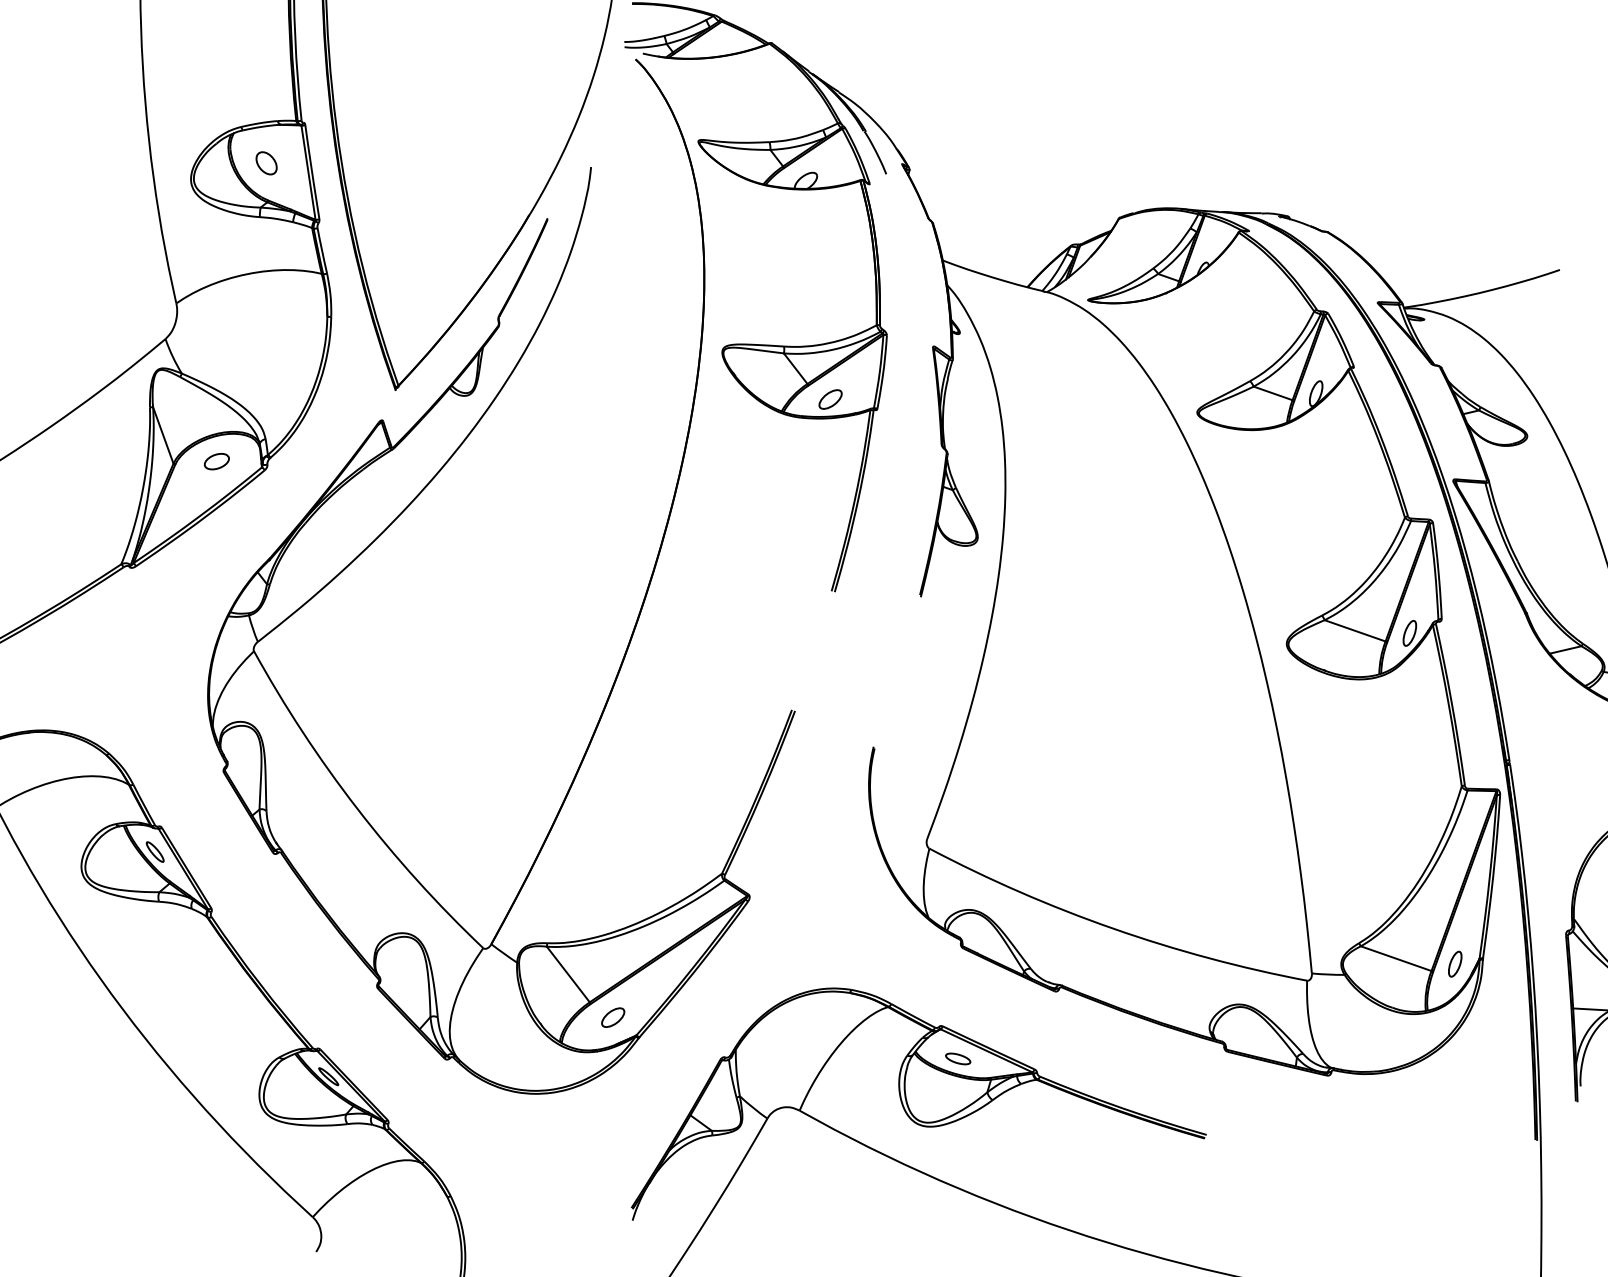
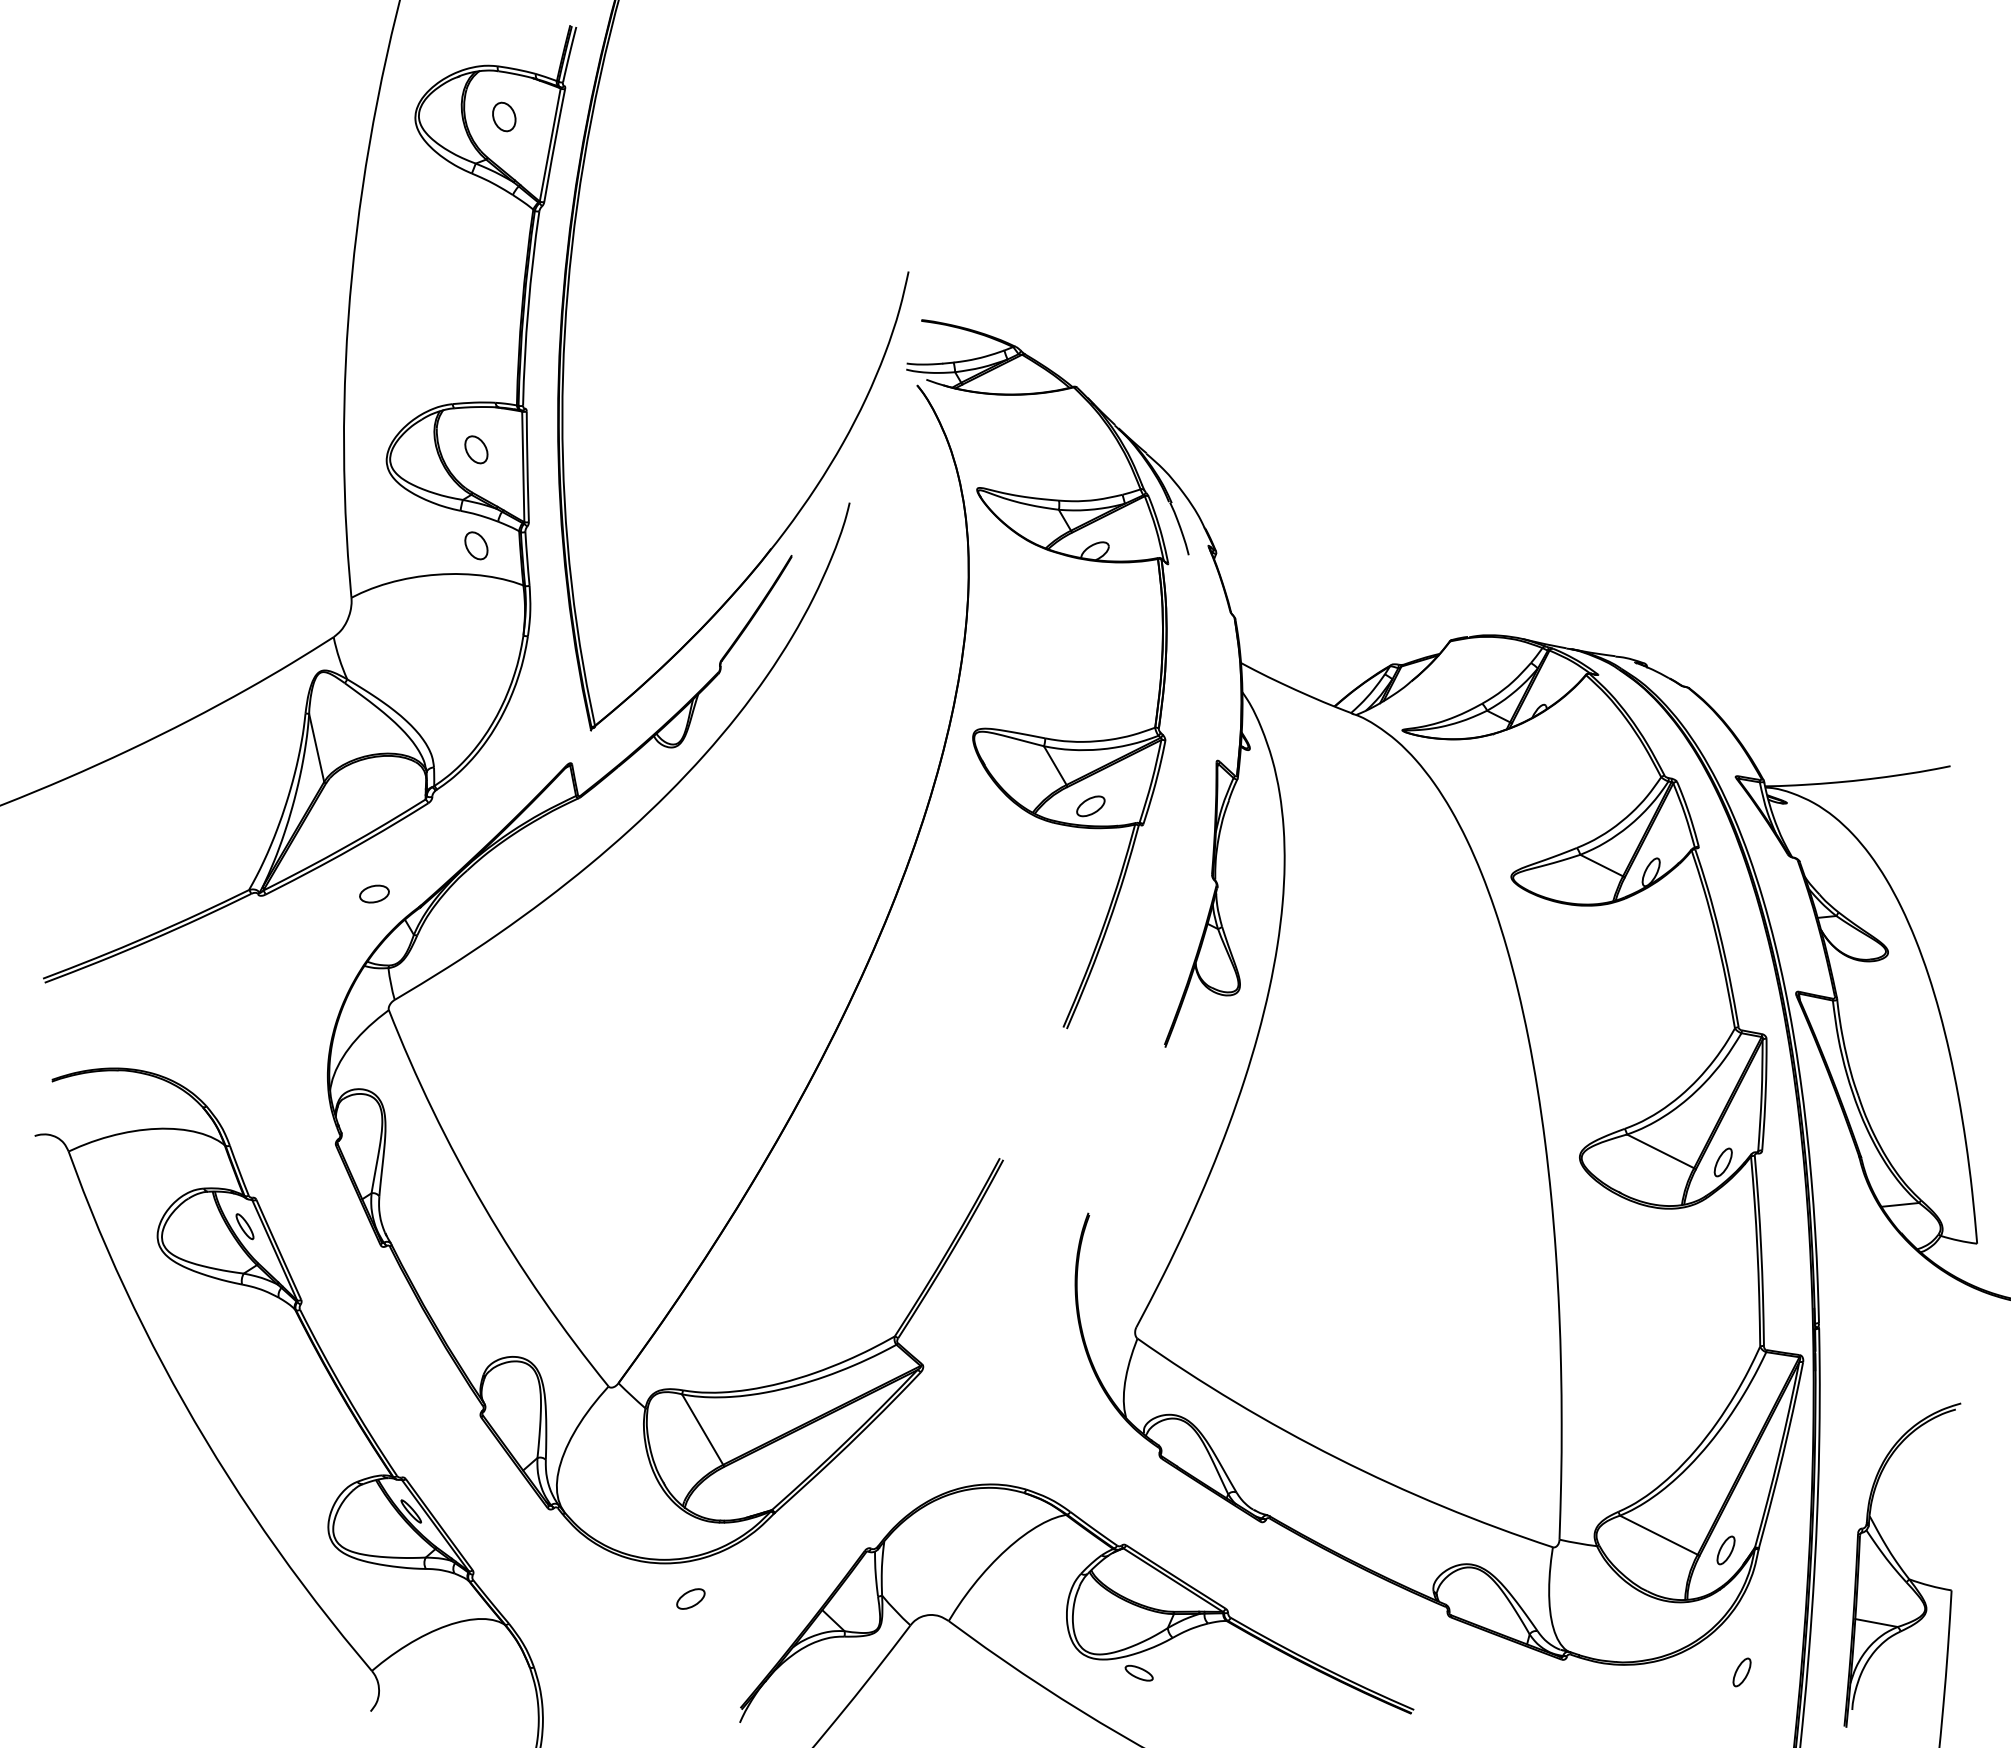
part: (277, 244) -> (476, 545), added
part: (216, 461) -> (374, 893), moved
part: (612, 1017) -> (690, 1598), moved
part: (957, 1058) -> (1138, 1672), moved
part: (1481, 1066) -> (1741, 1672), added

